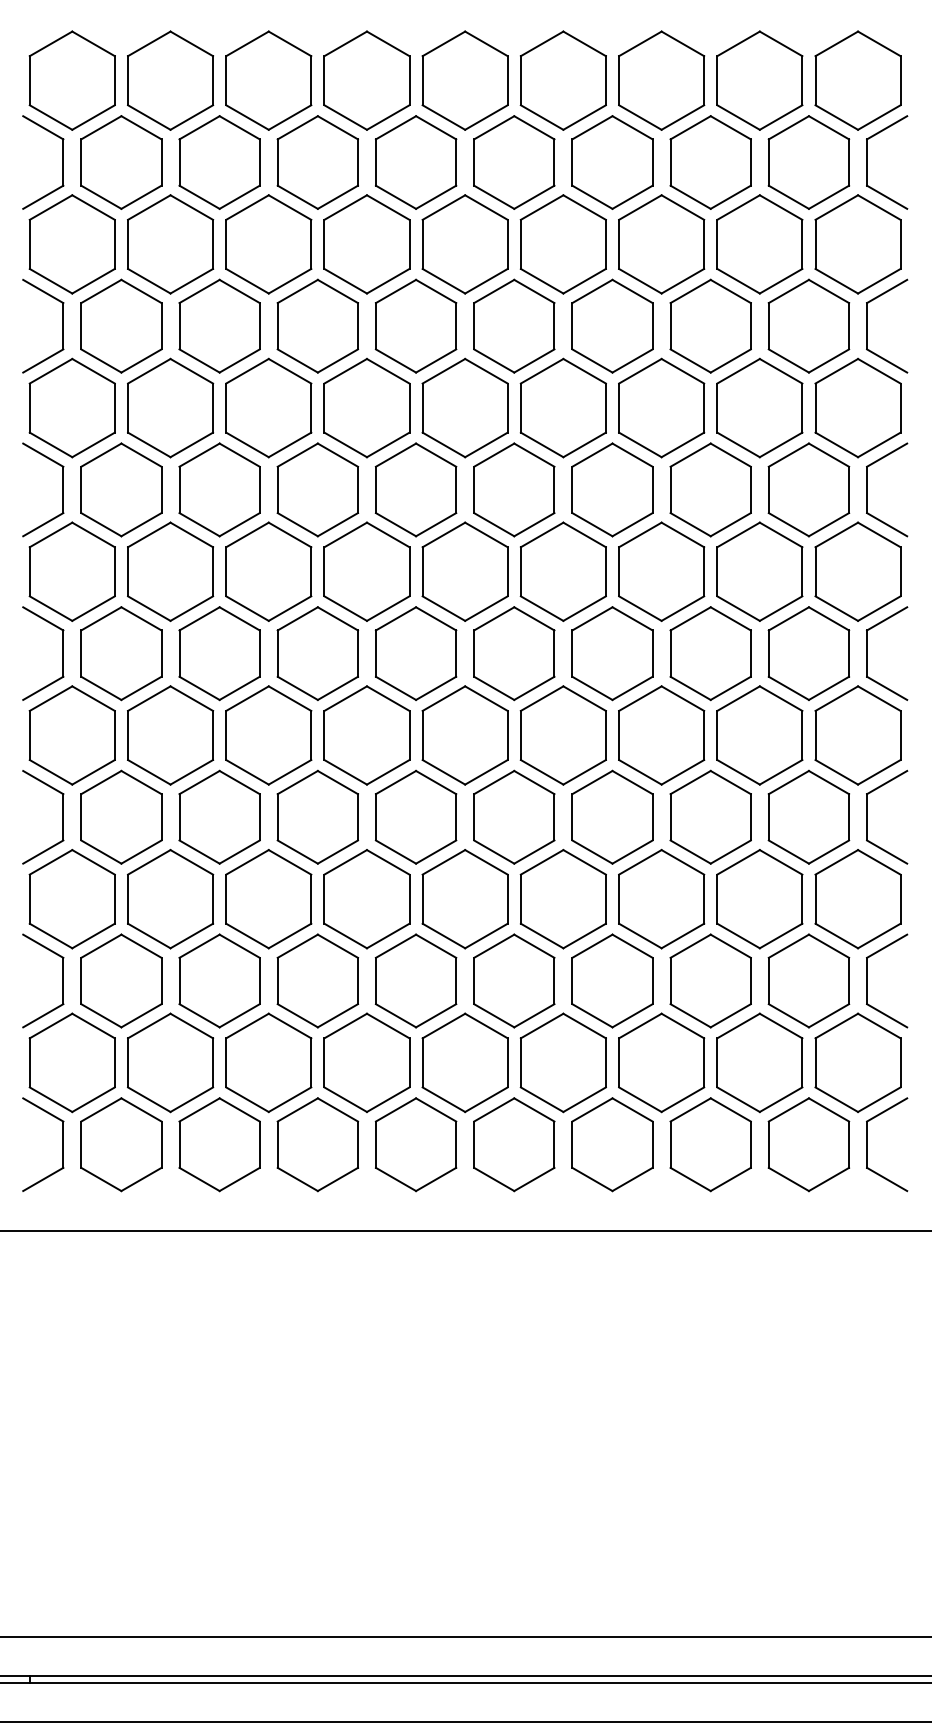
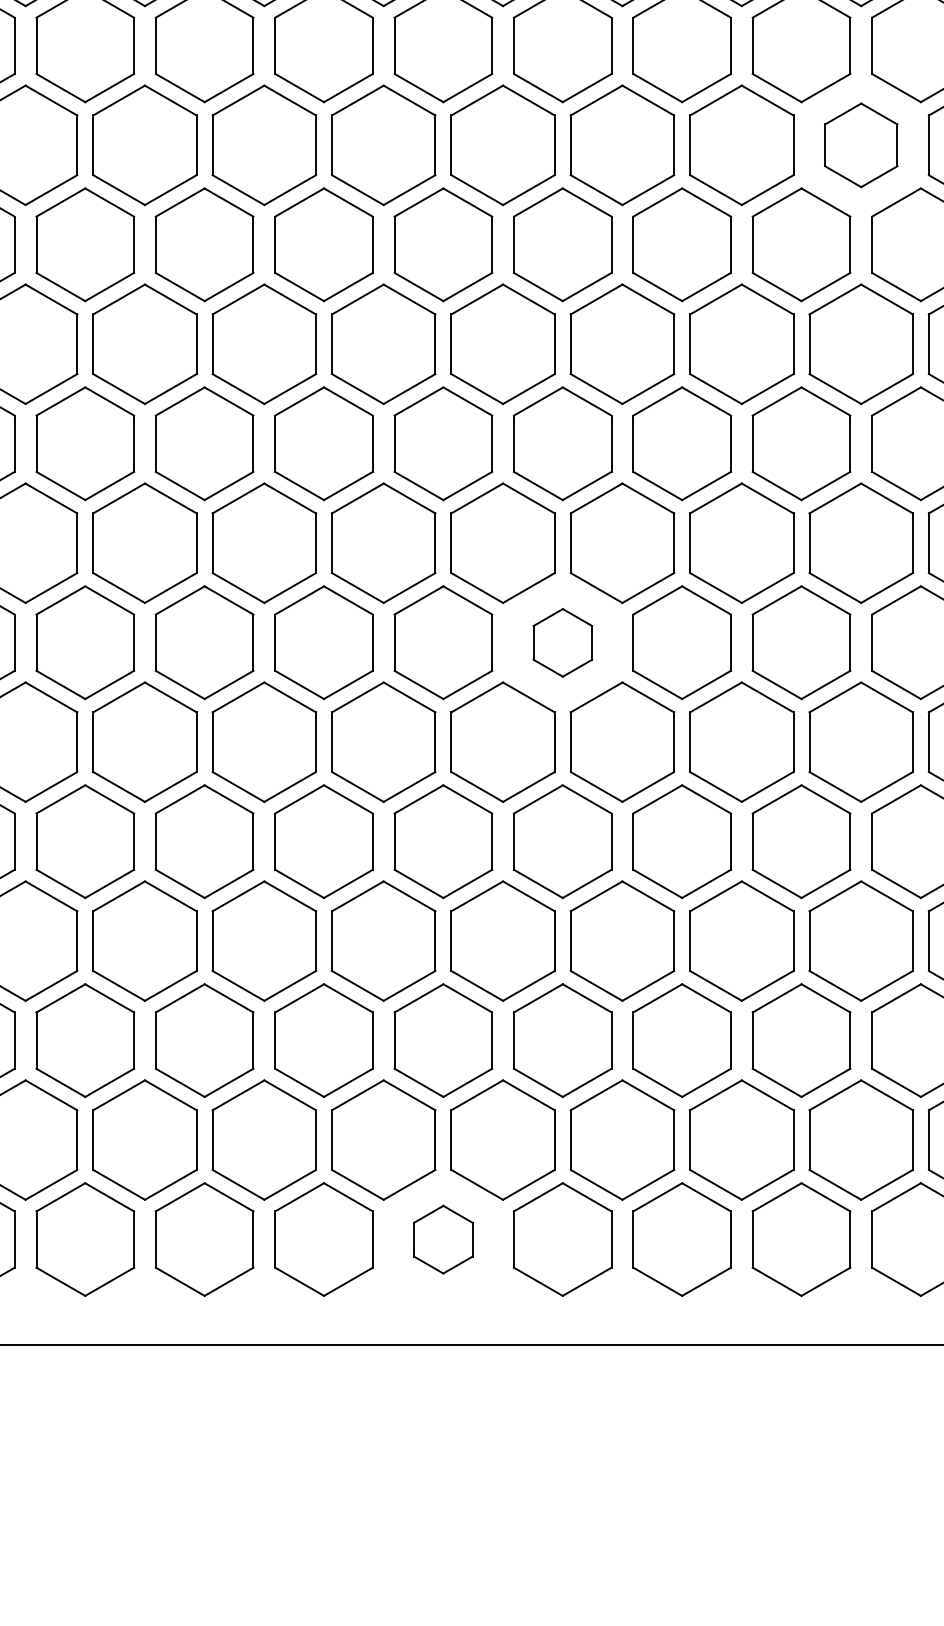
part: (759, 244) -> (860, 145), size x0.7
part: (514, 653) -> (563, 642), size x0.6
part: (415, 1144) -> (442, 1239), size x0.6

